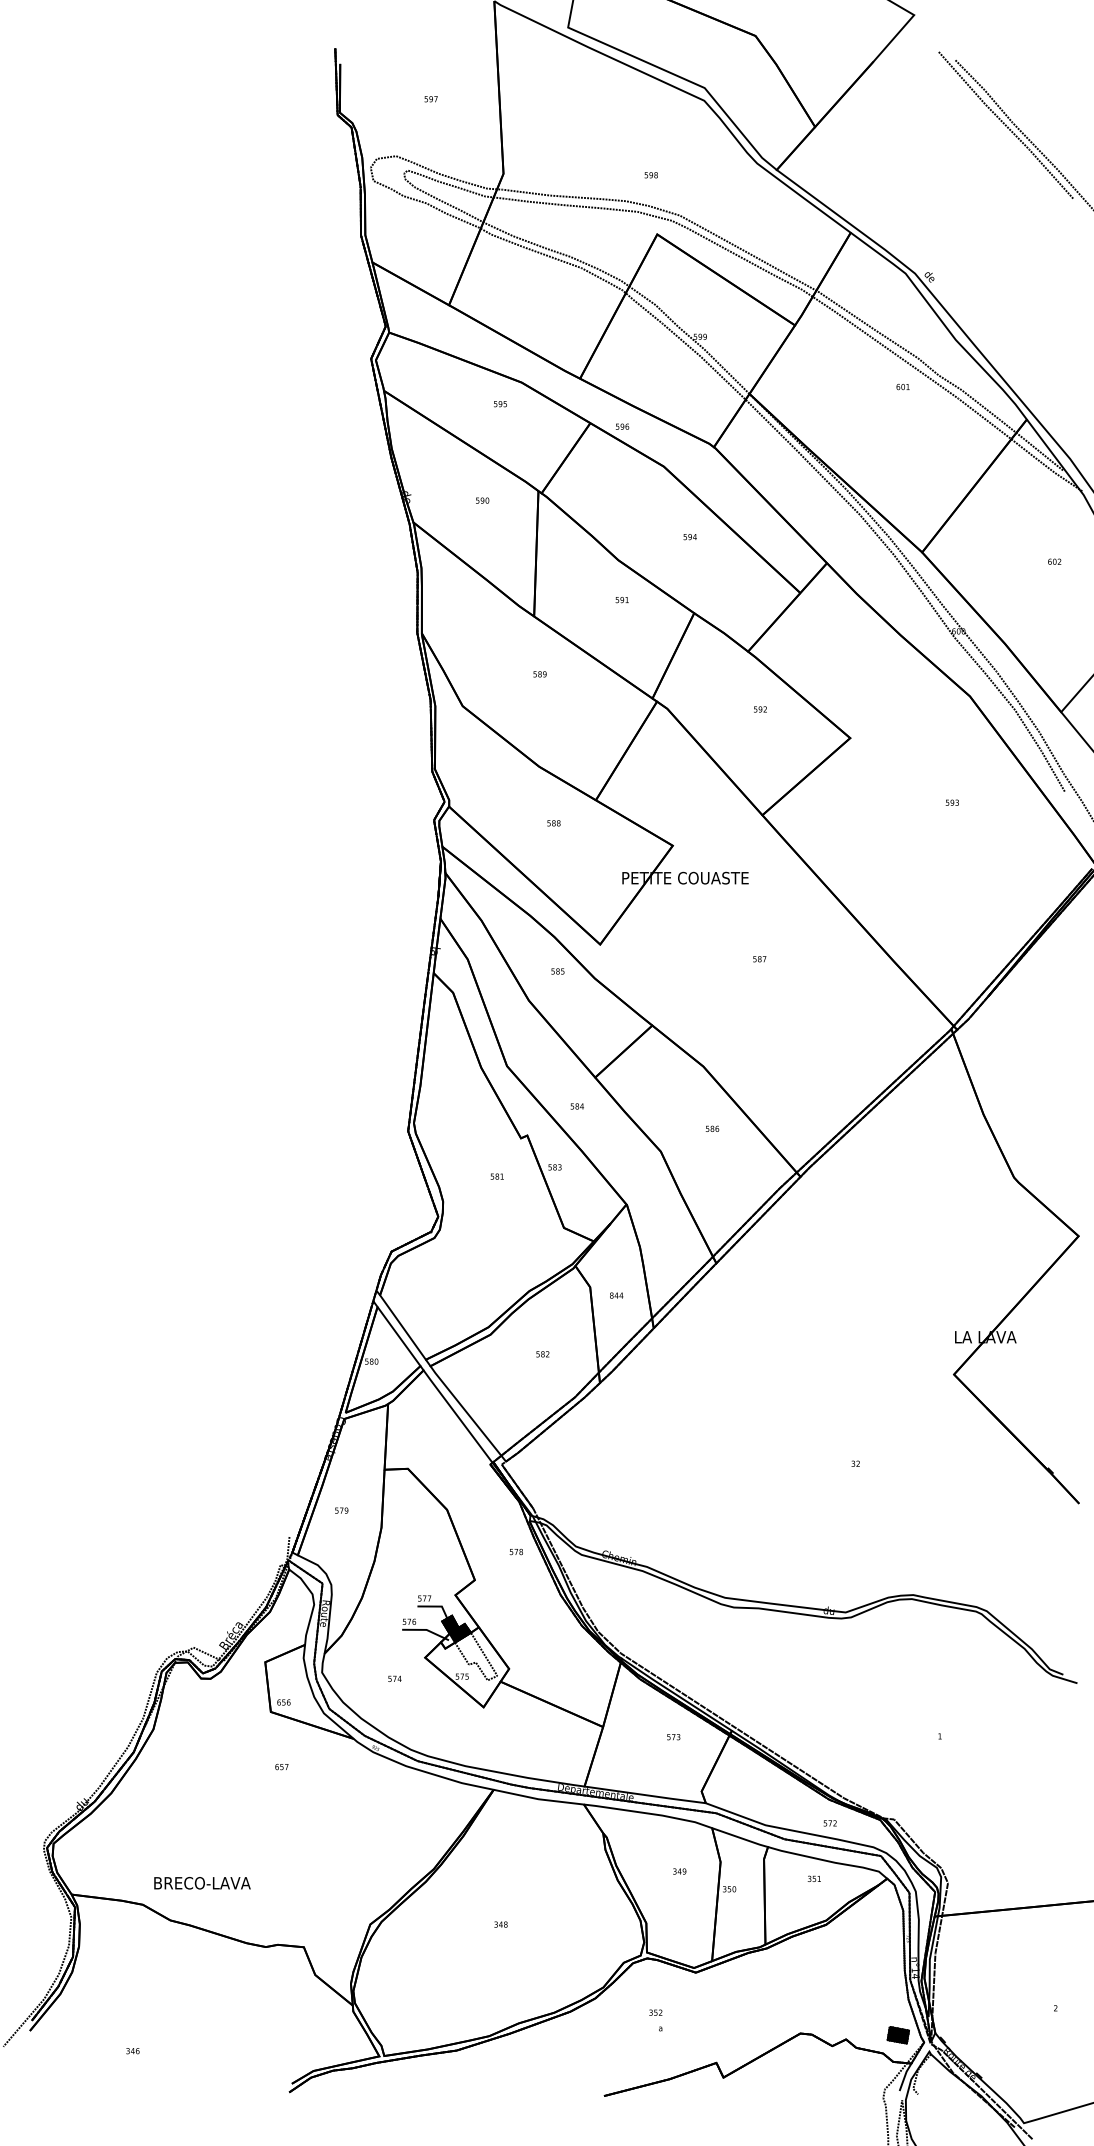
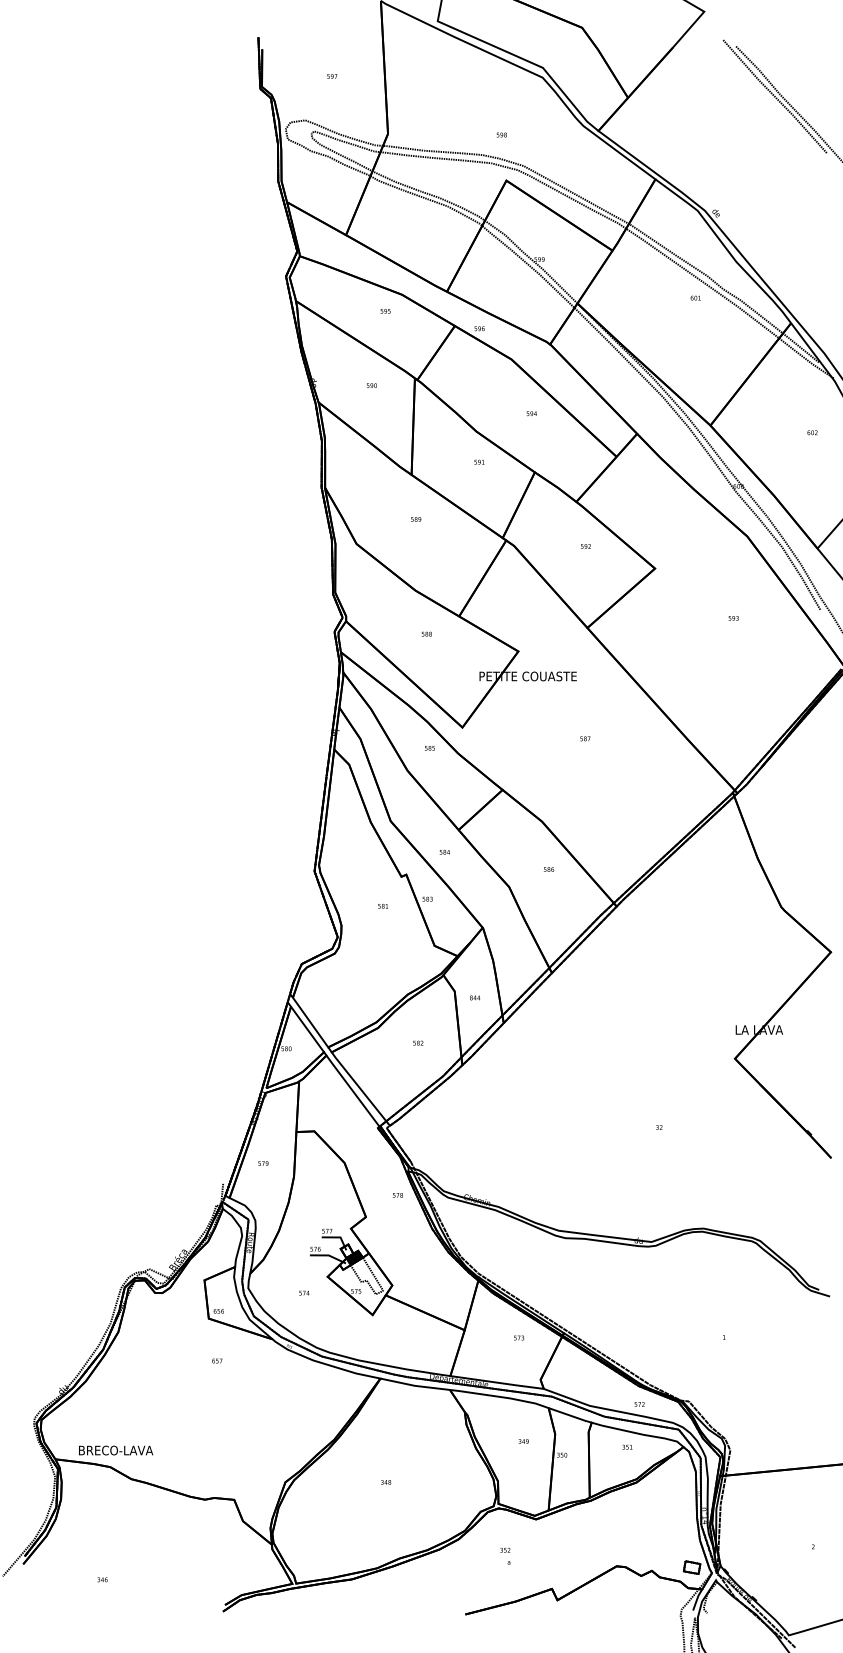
fill: (450, 1624) -> (347, 1251), removed
text: (202, 1883) -> (116, 1450), moved
fill: (898, 2034) -> (692, 1567), removed

